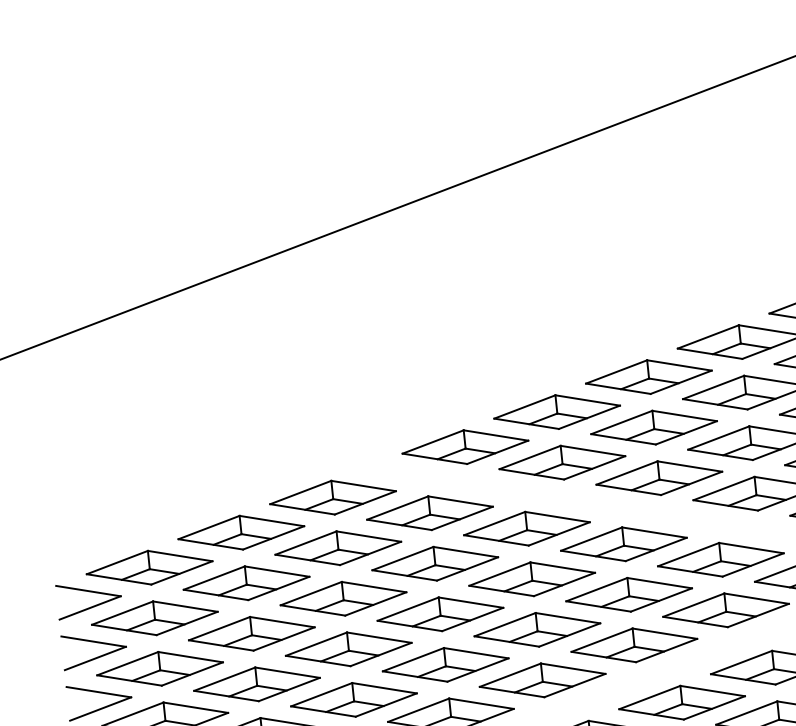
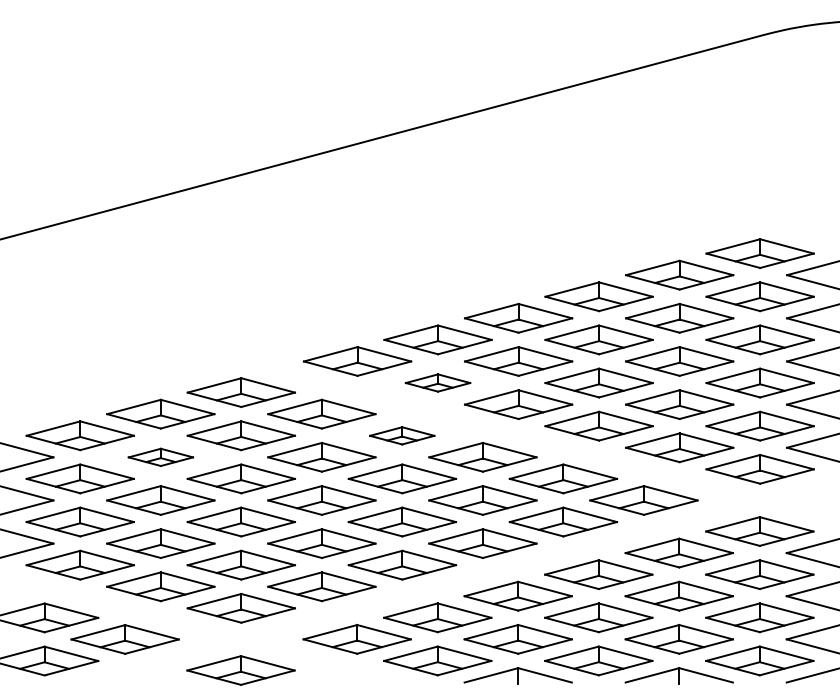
part: (561, 462) -> (437, 382), size x0.6
part: (525, 528) -> (401, 435), size x0.6
part: (246, 583) -> (160, 457), size x0.6

